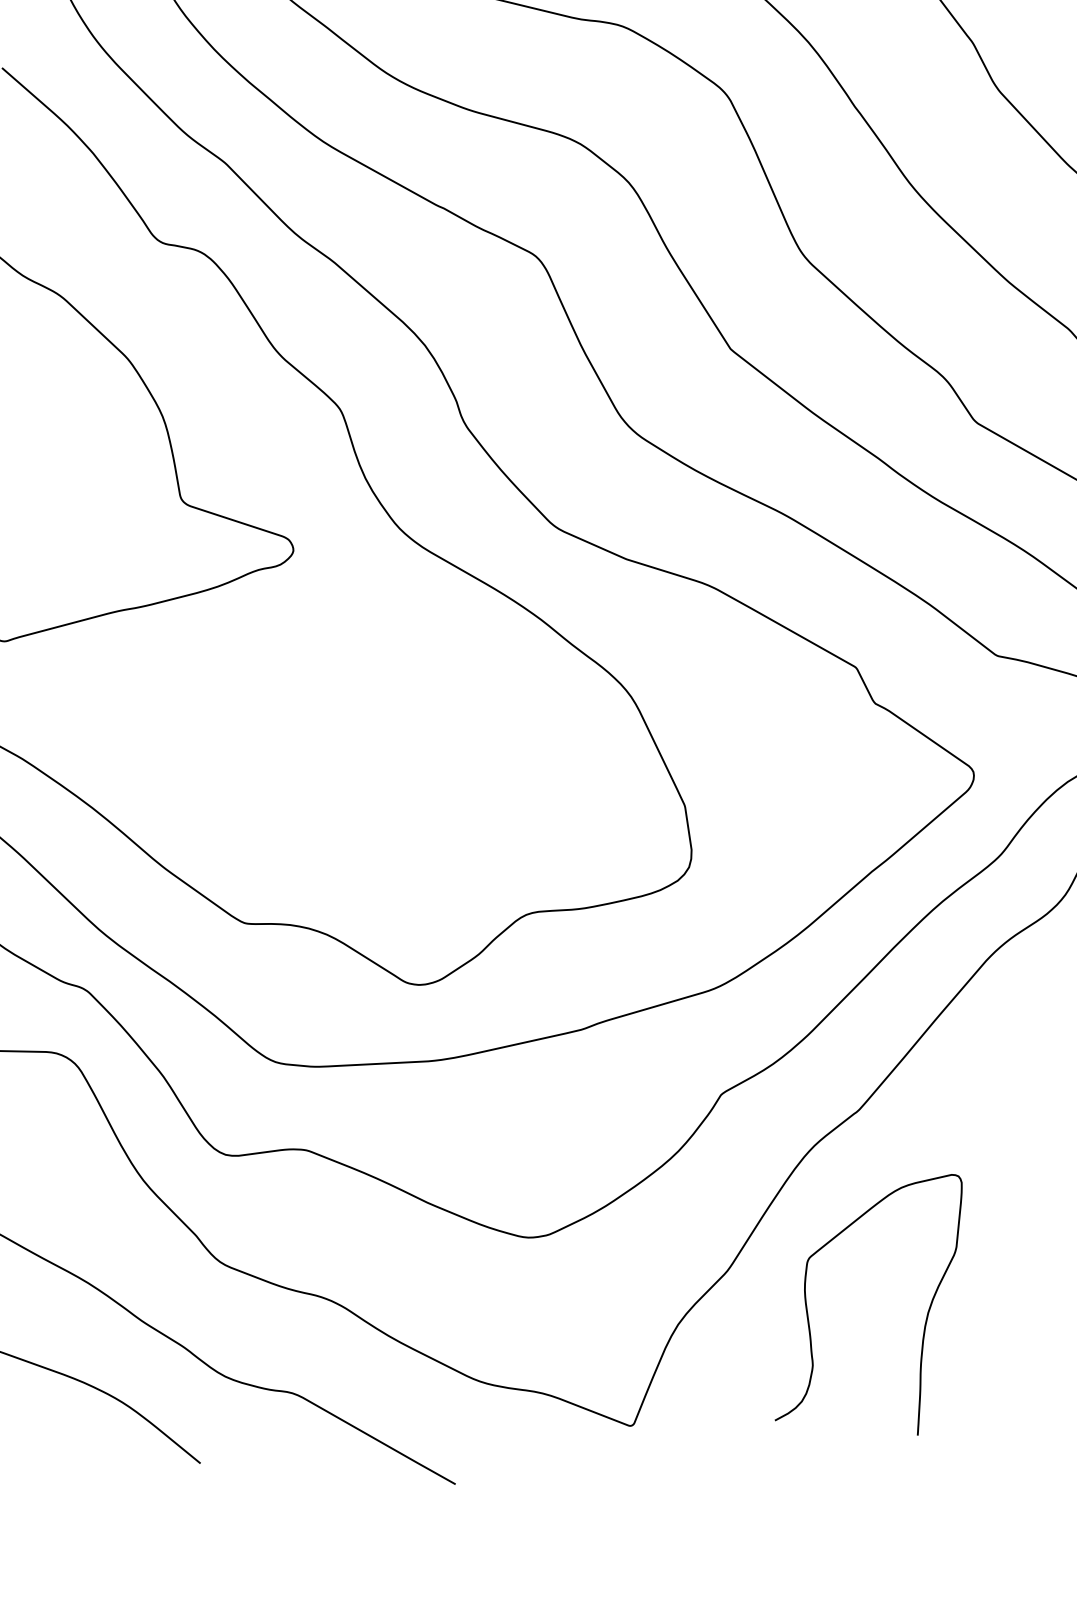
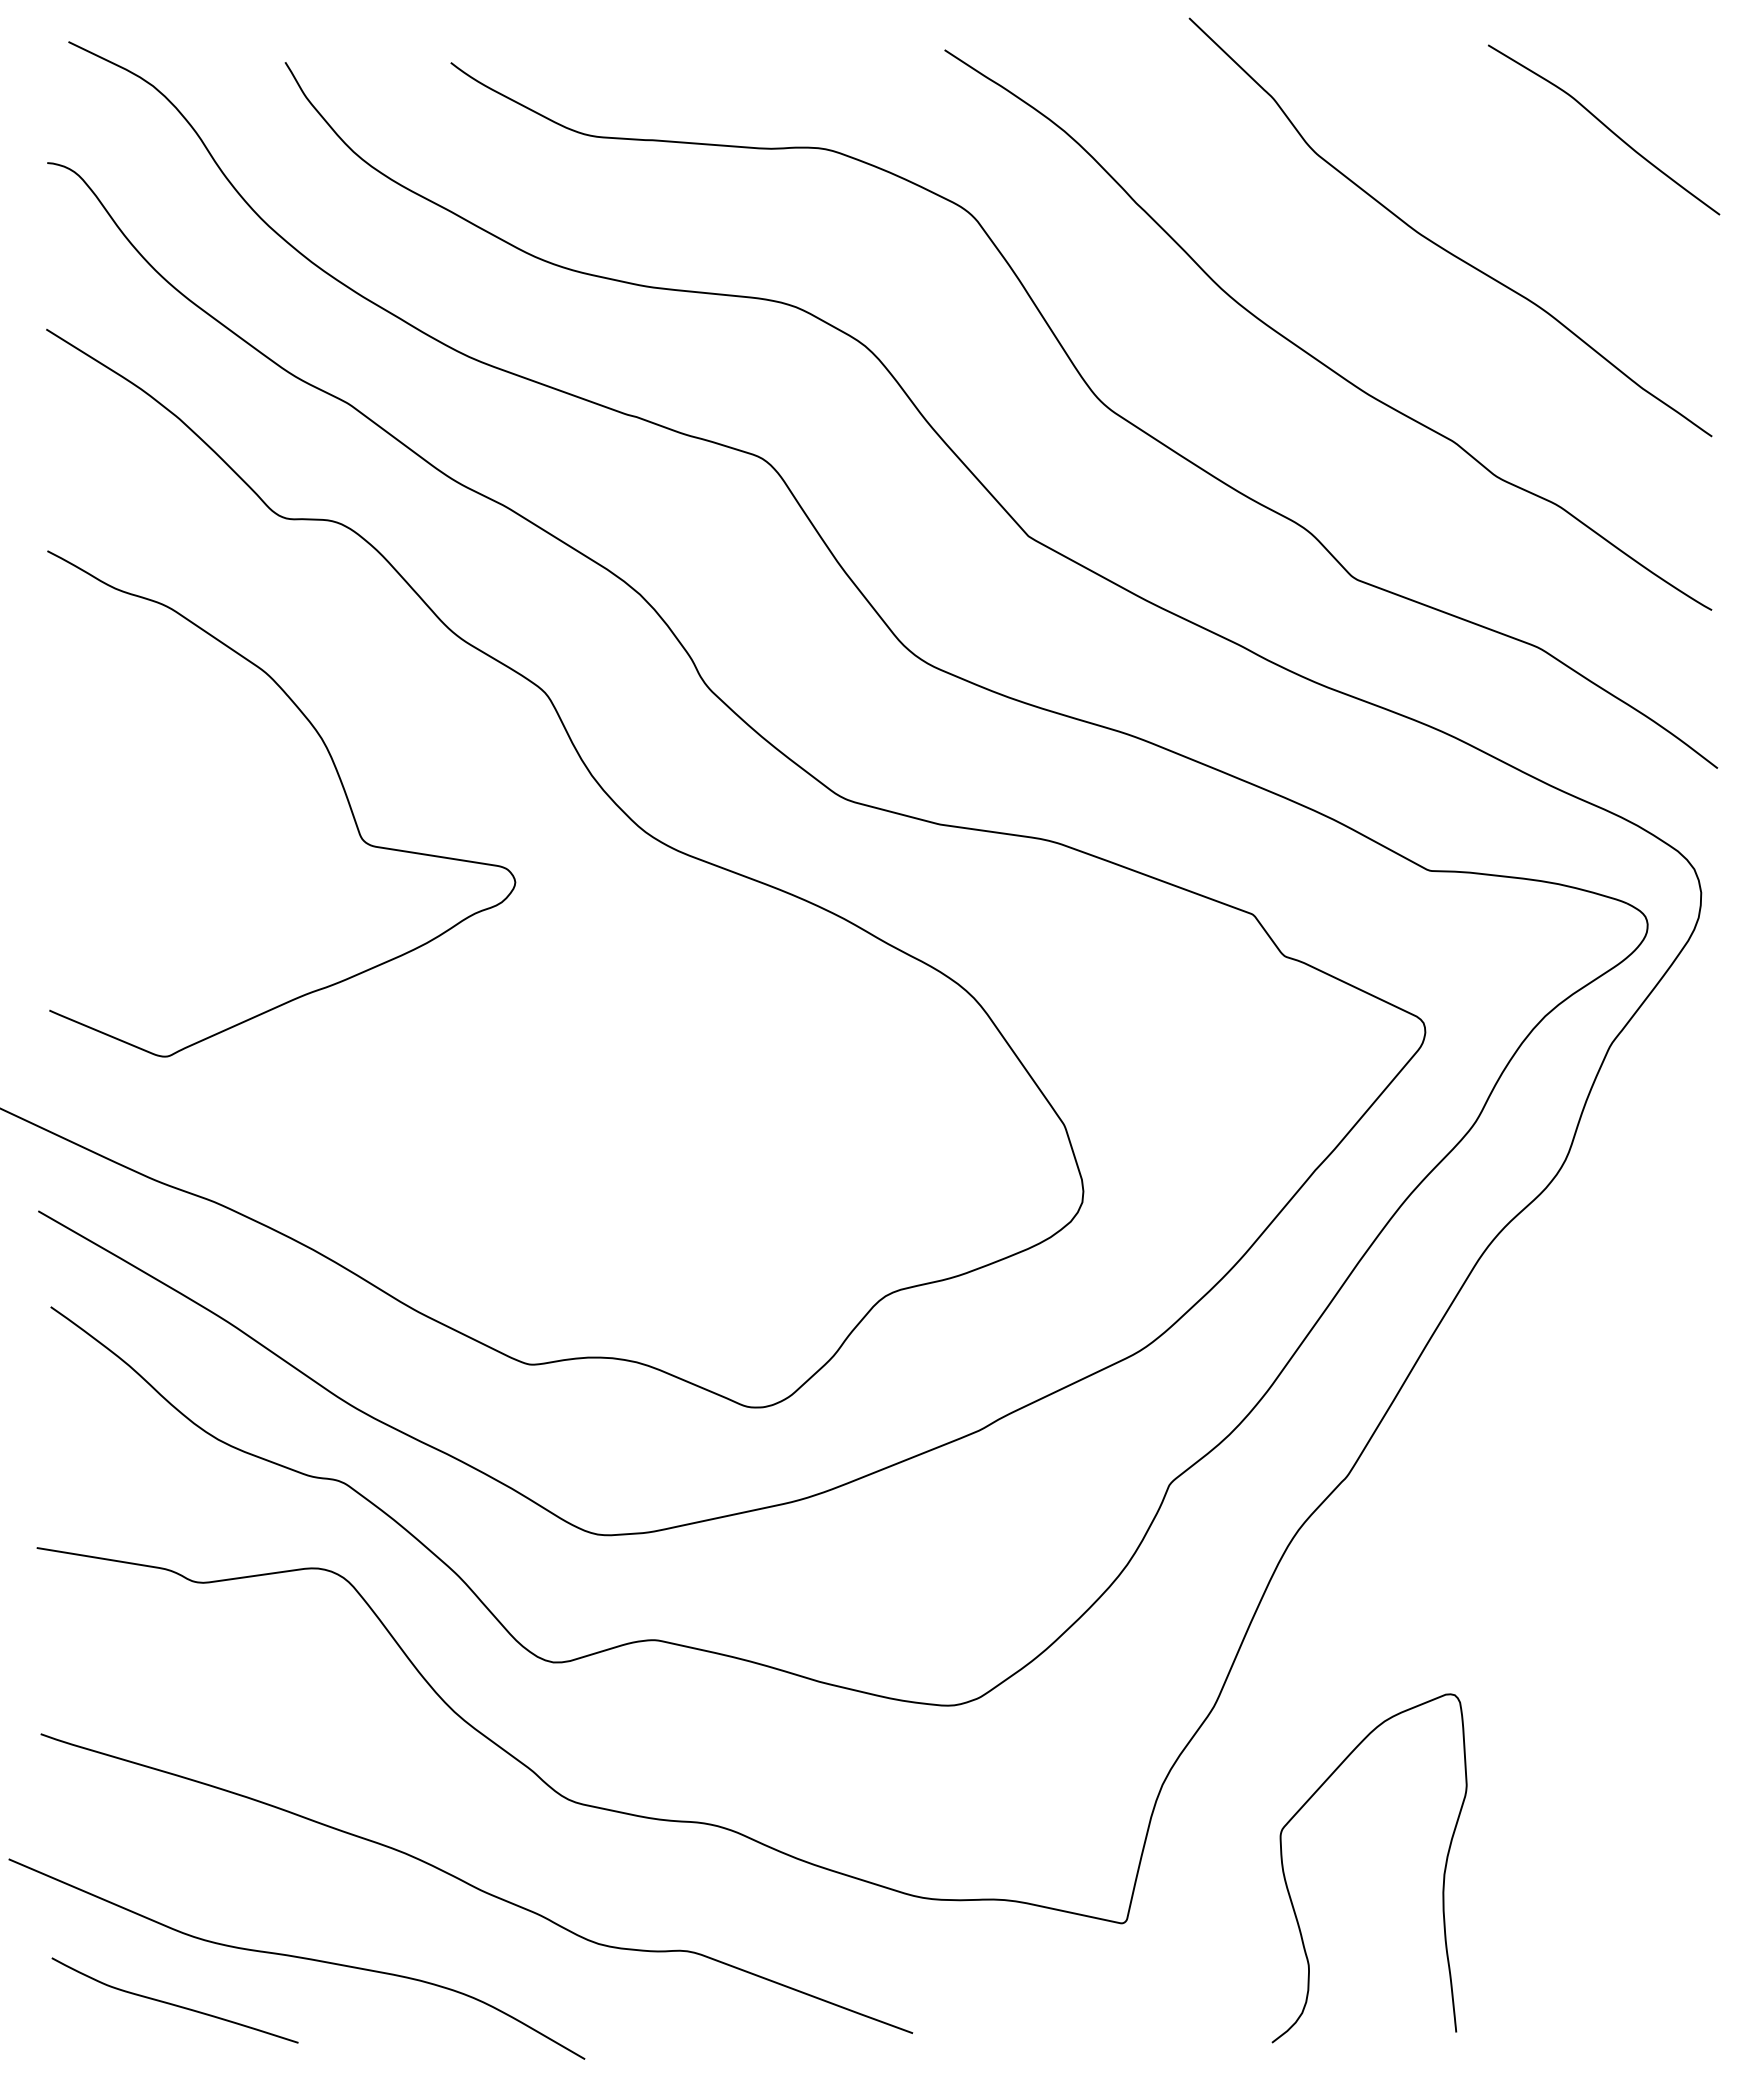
curve: (927, 1311) -> (1443, 1872), moved

